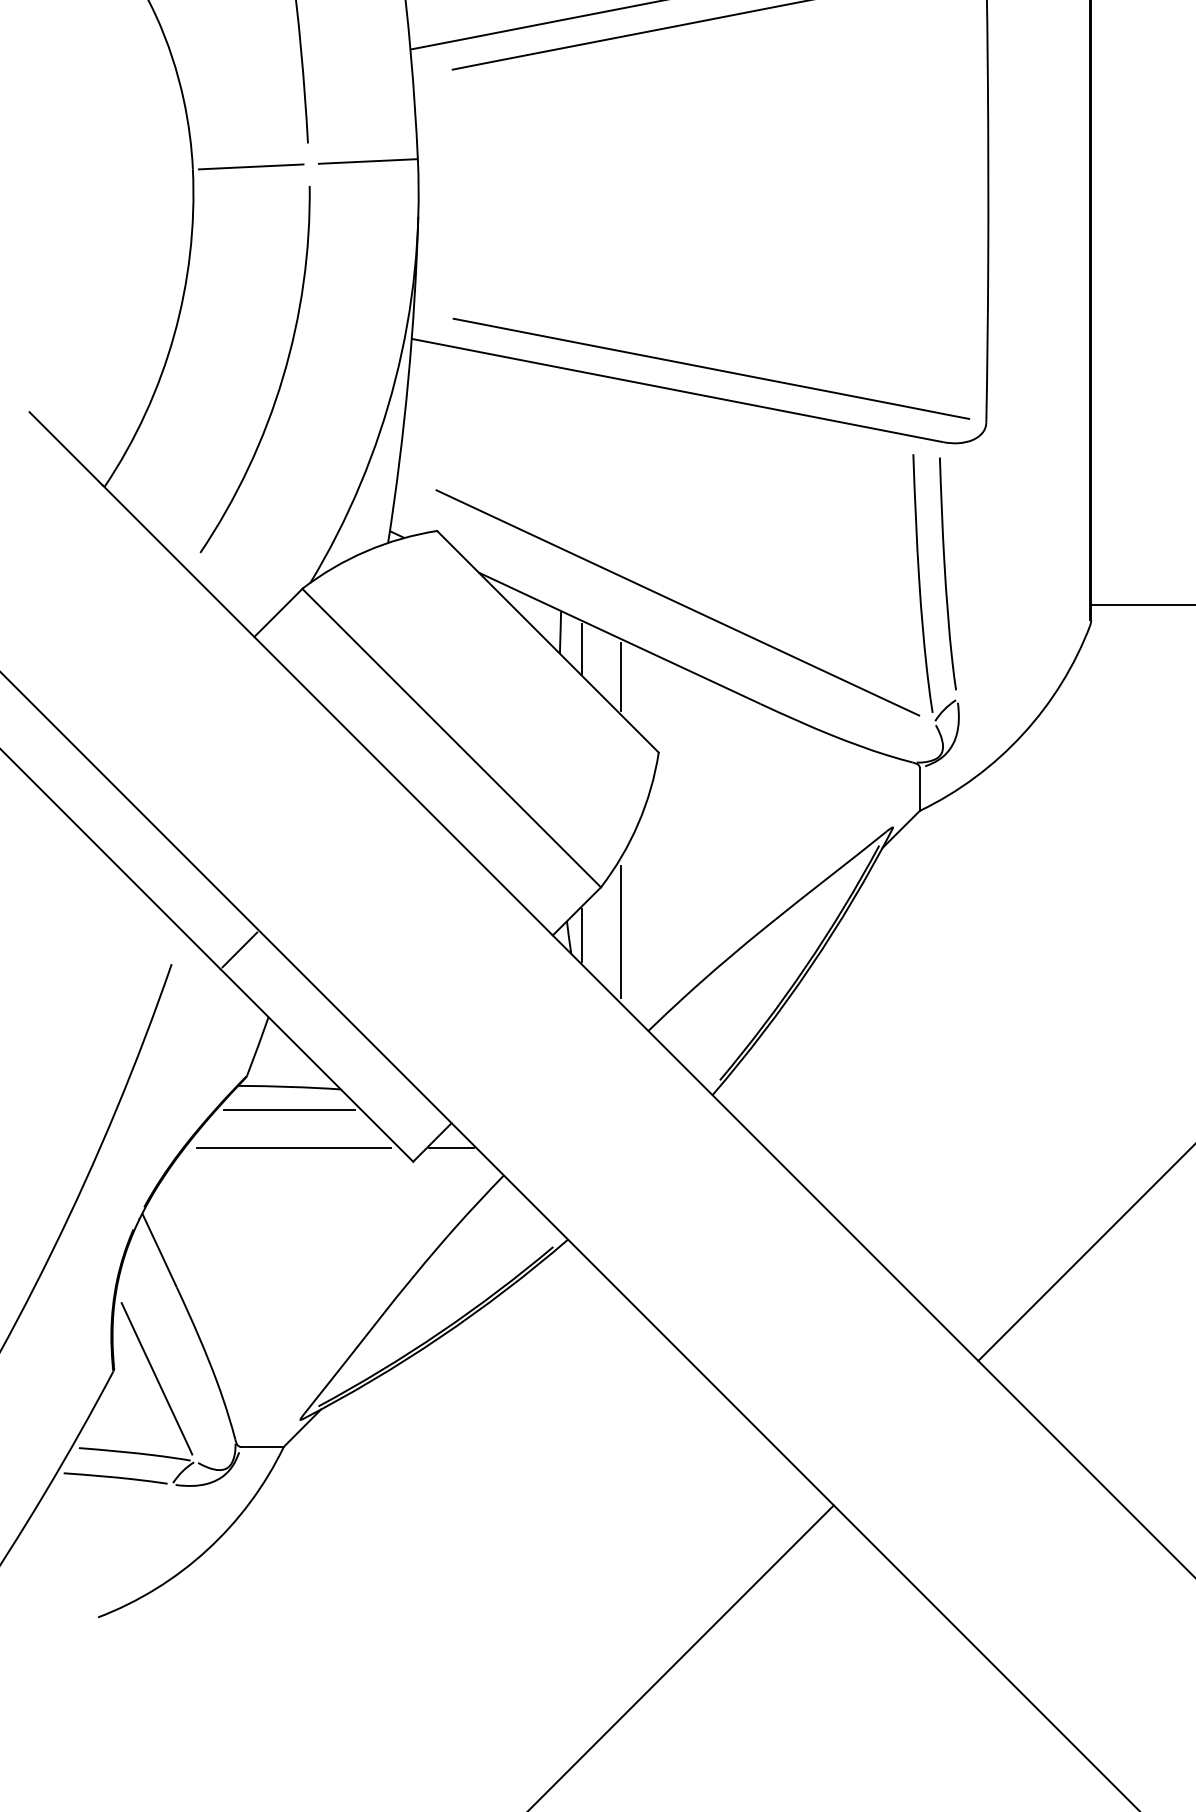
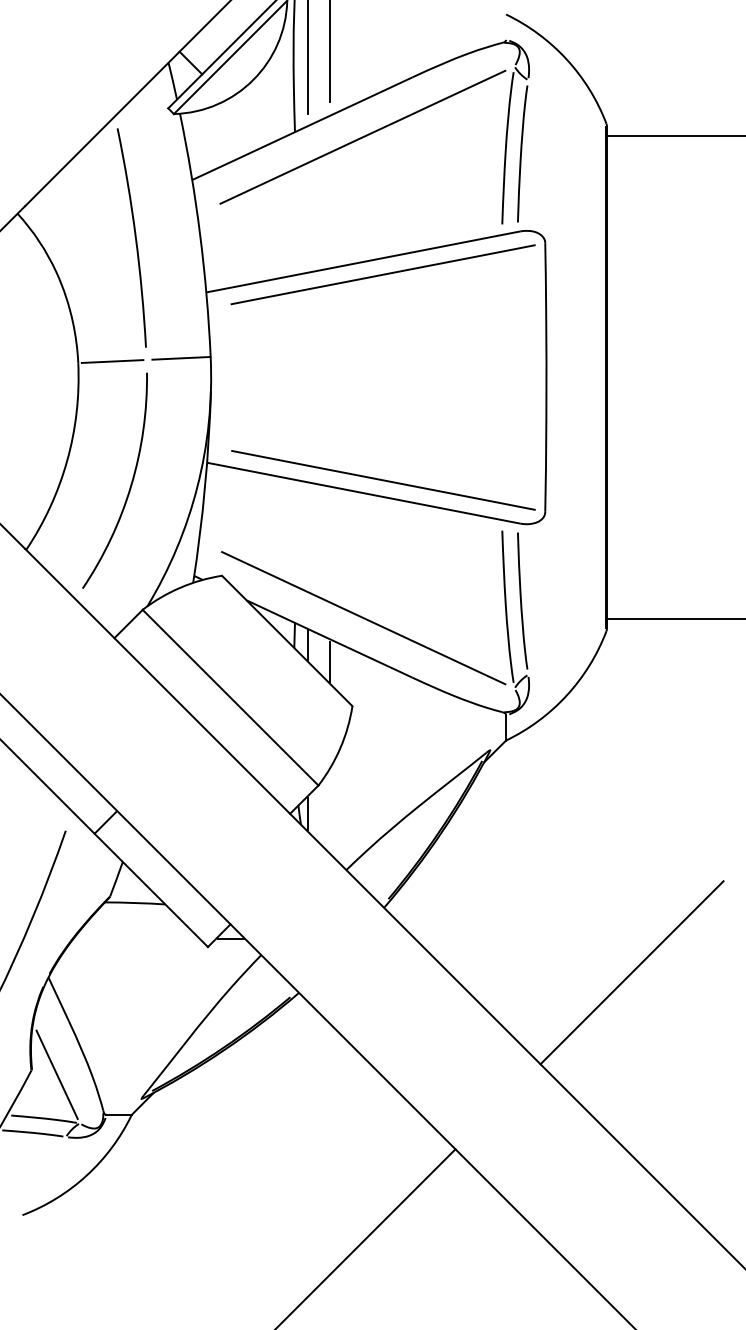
line: (621, 931) -> (330, 811), removed
line: (288, 1109) -> (134, 916), removed
line: (293, 1148) -> (137, 939), removed

